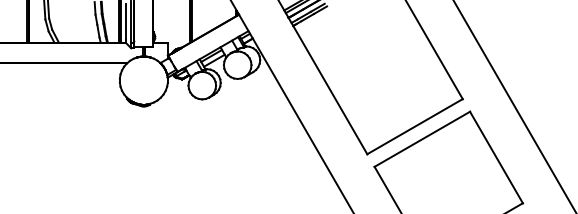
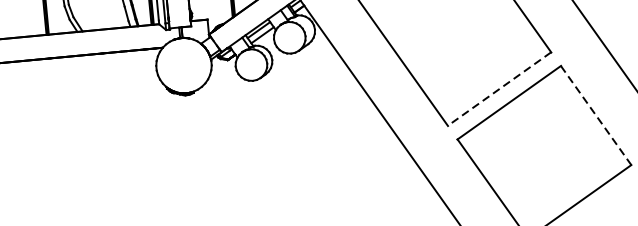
line: (414, 126) -> (498, 88), solid -> dashed
line: (496, 157) -> (596, 115), solid -> dashed

